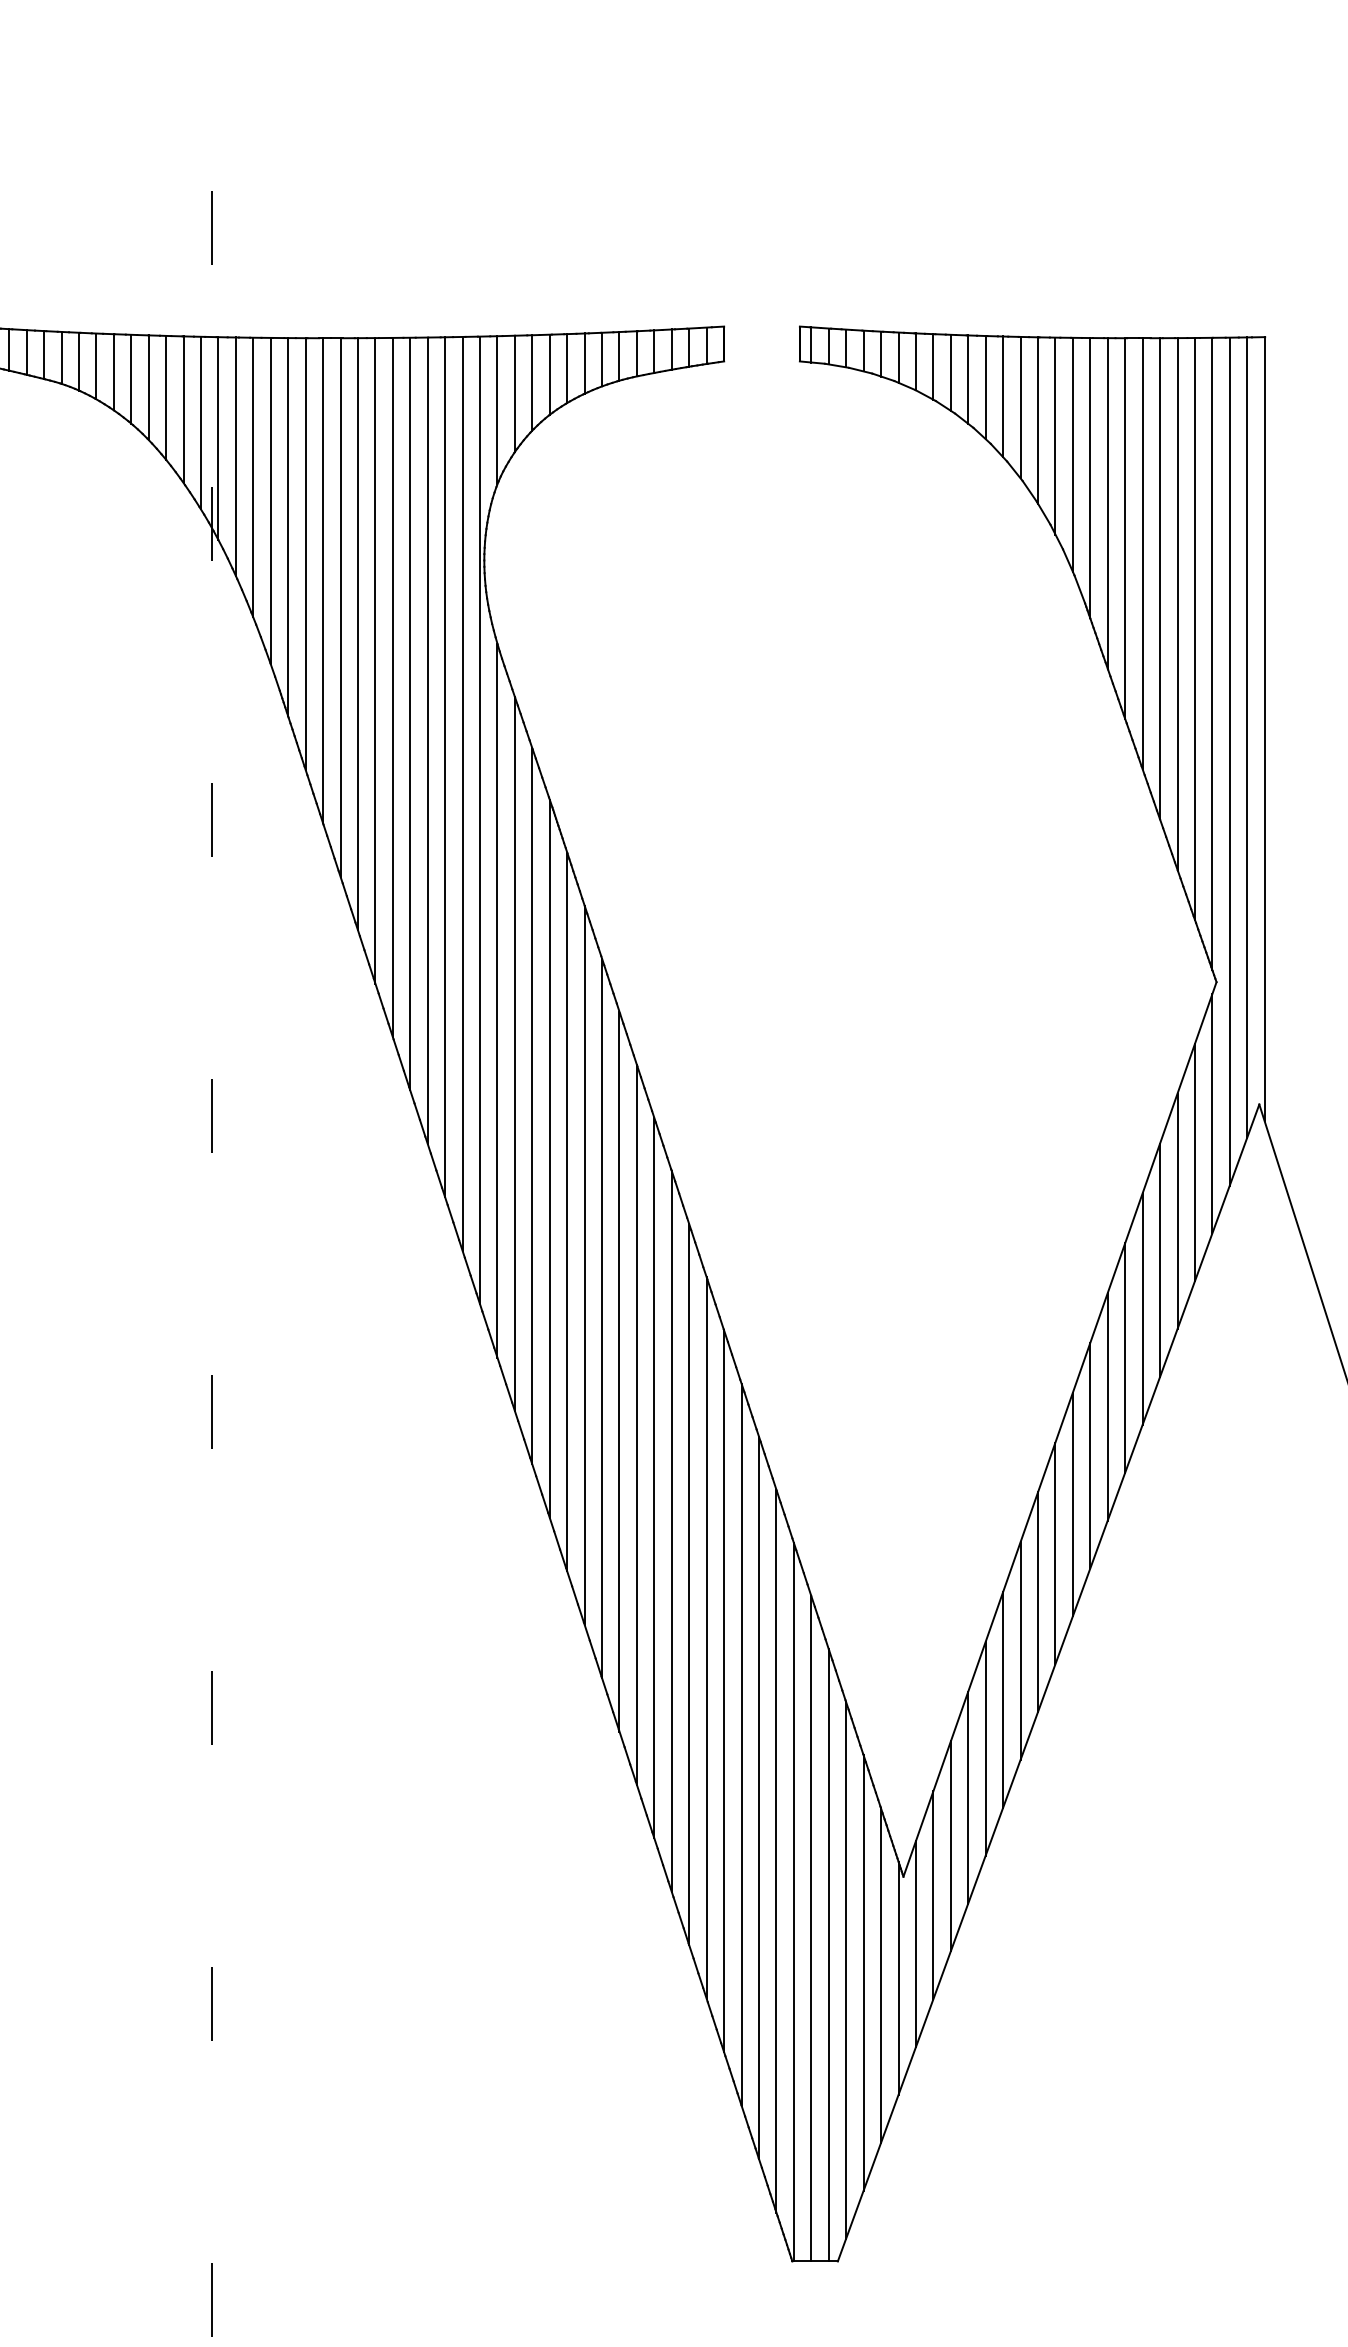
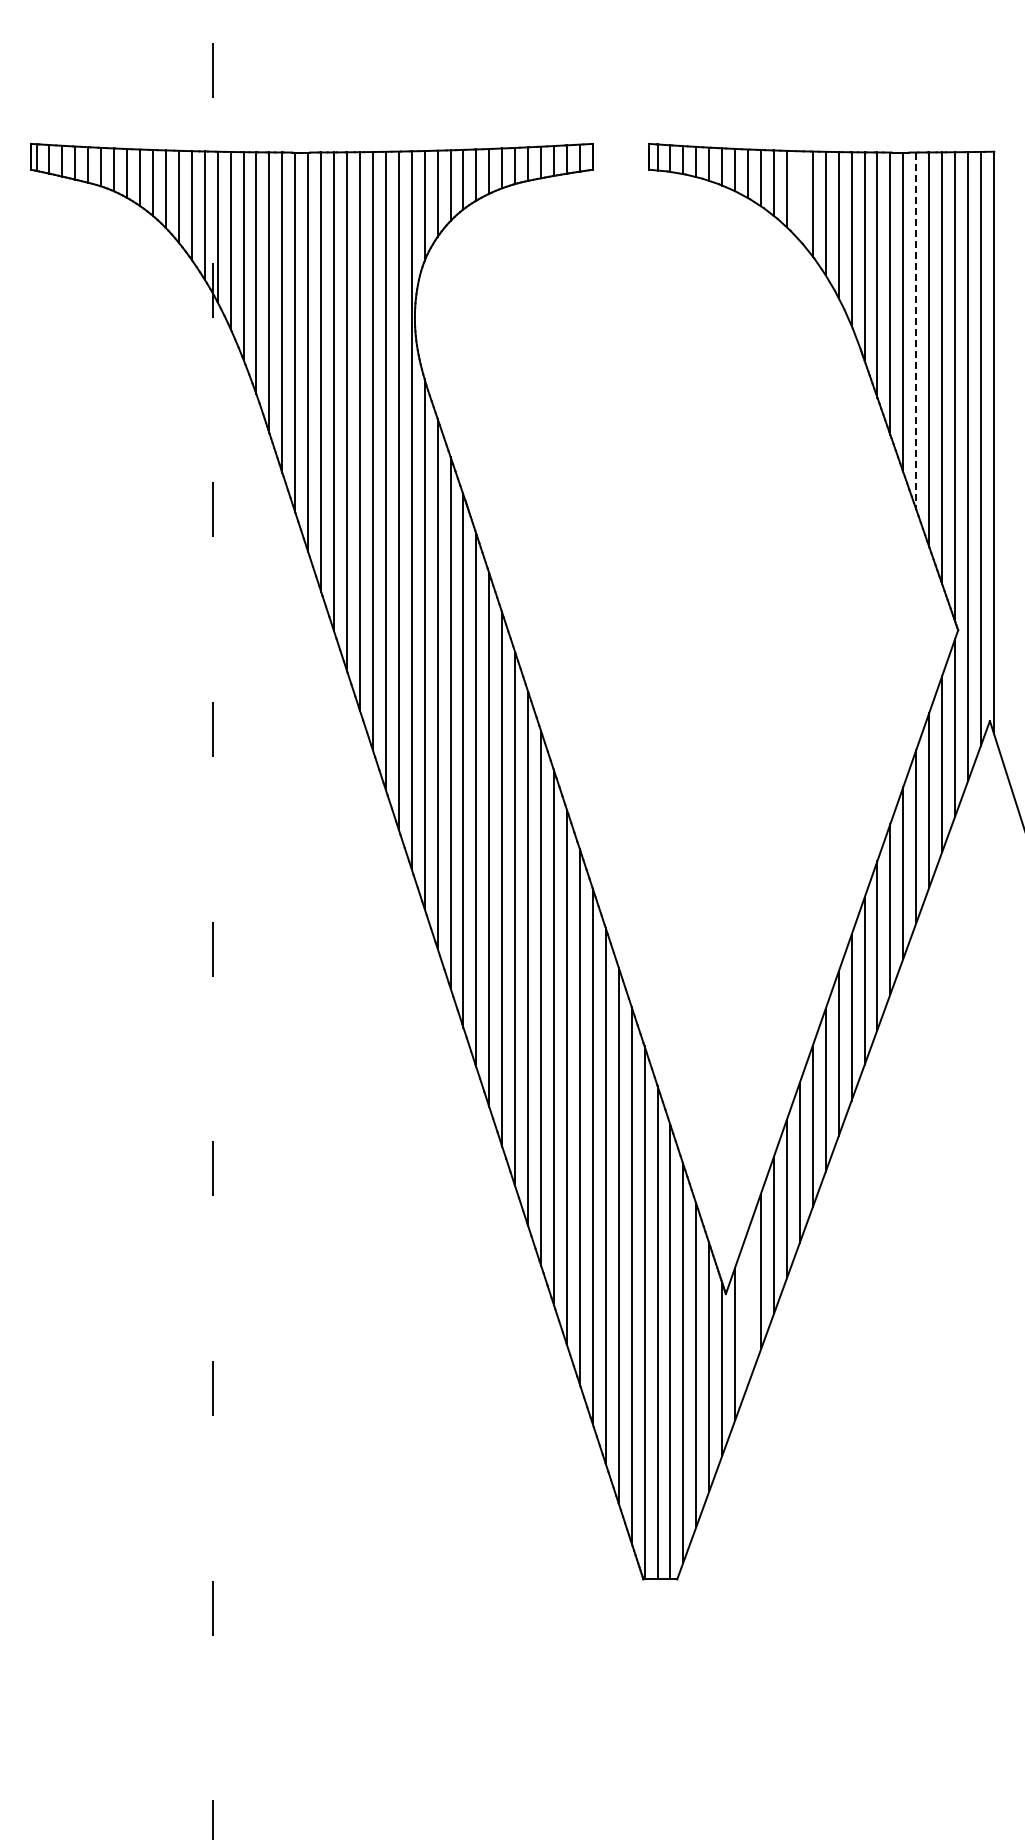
line: (1002, 396) -> (799, 195), removed
line: (1160, 579) -> (916, 331), solid -> dashed
line: (933, 1894) -> (748, 1307), removed

